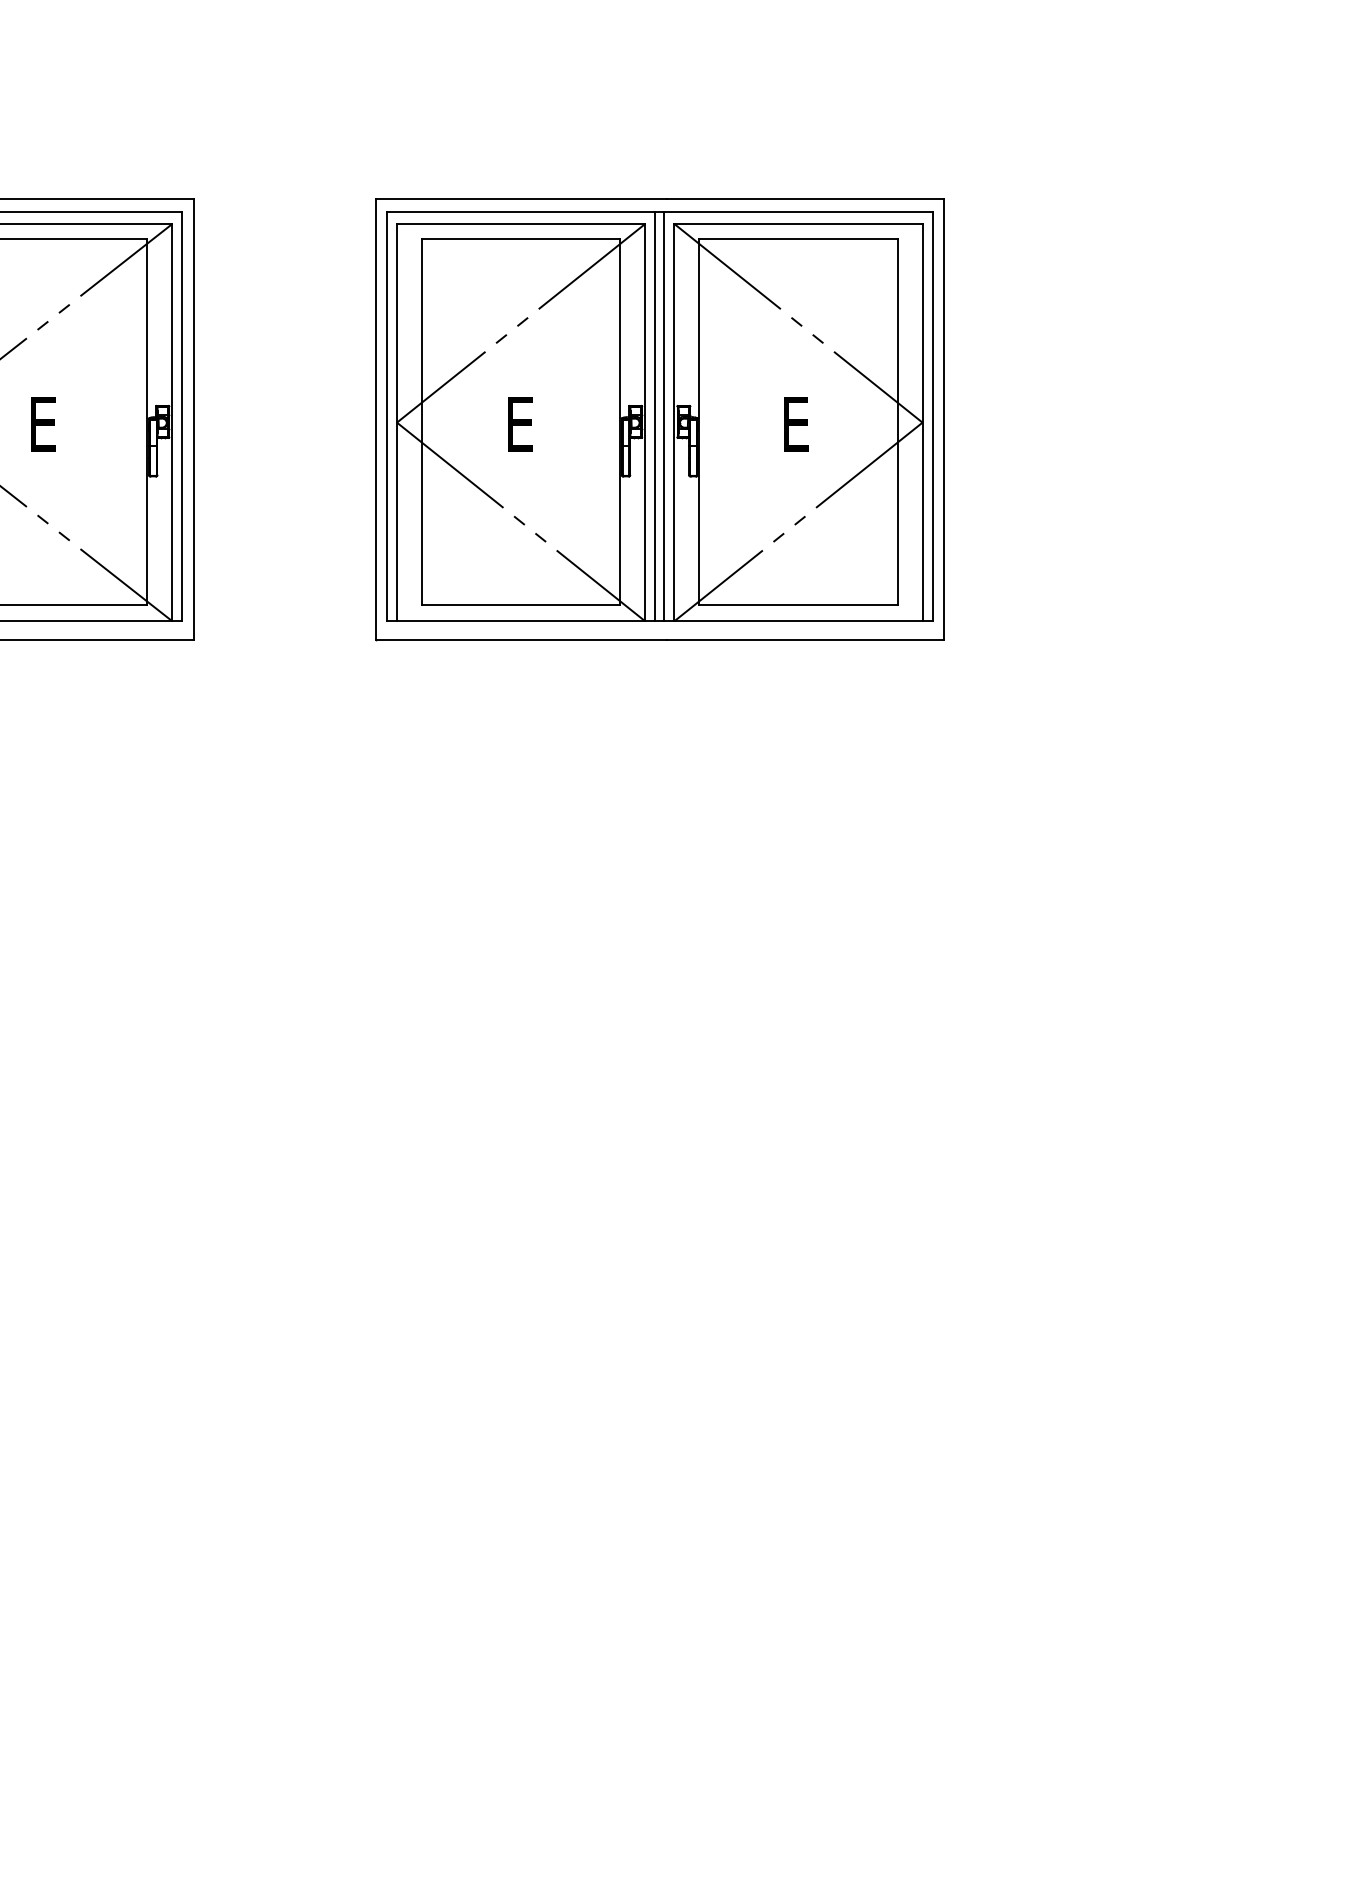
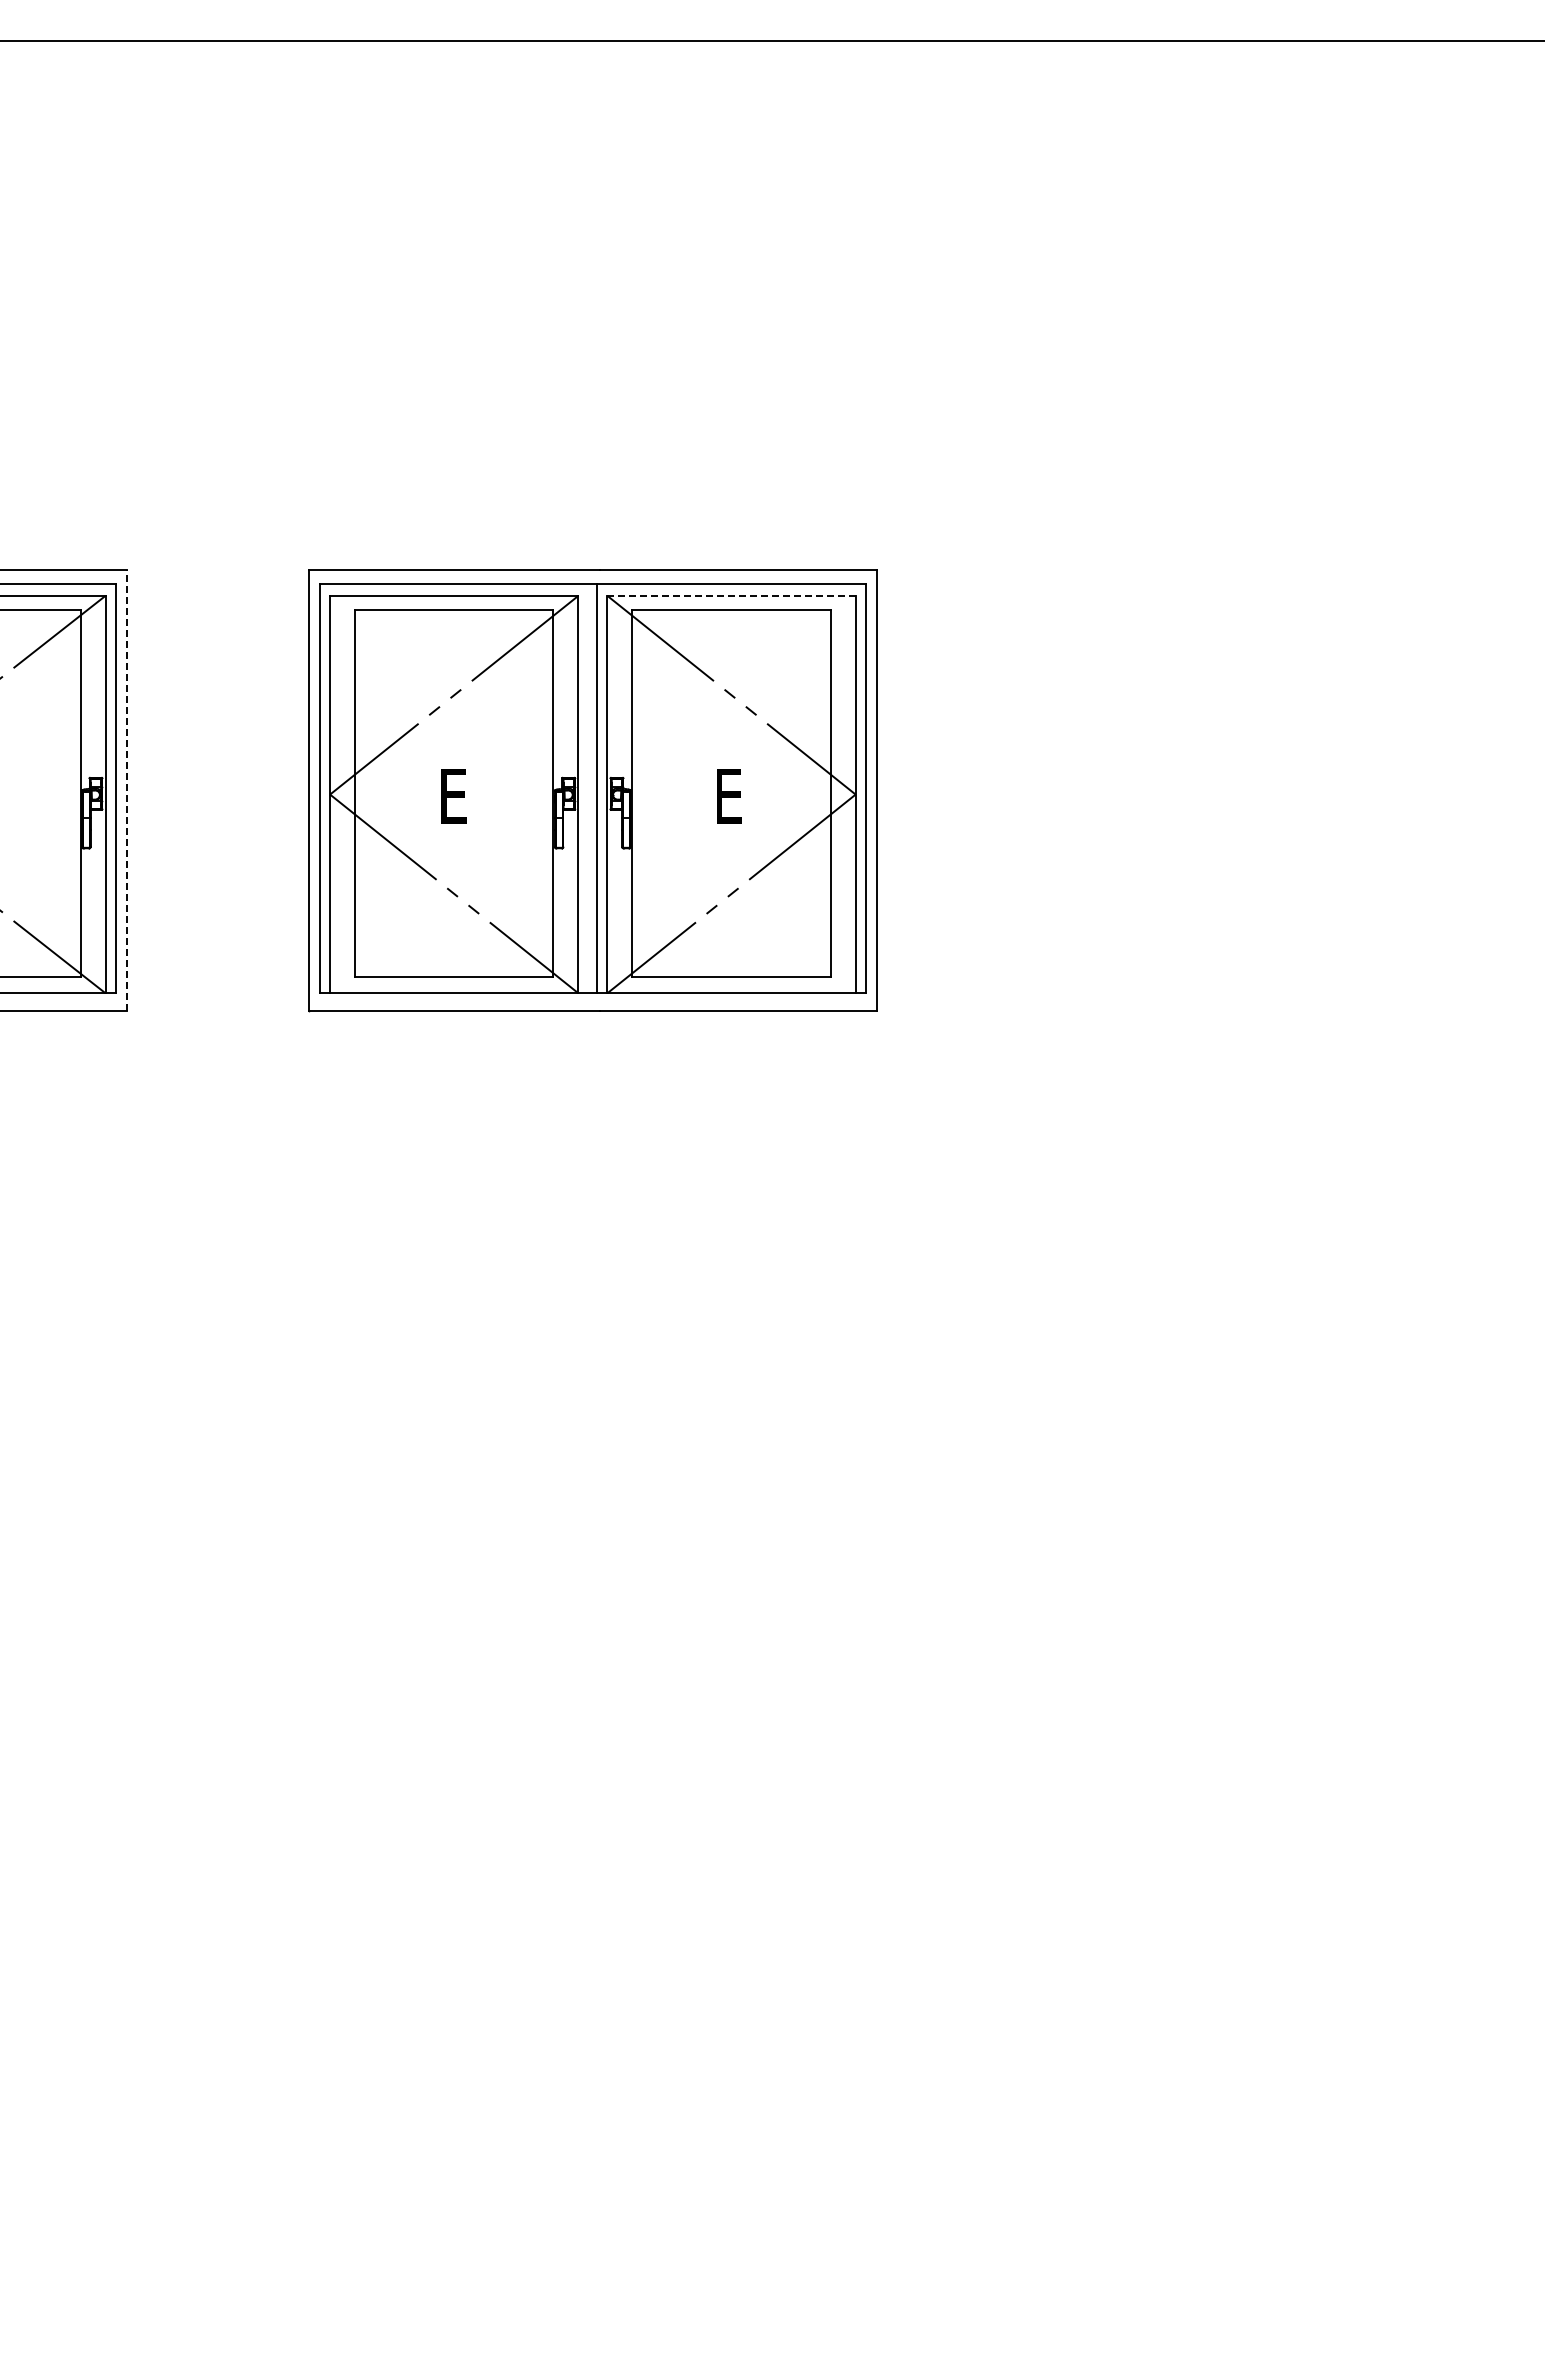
line: (798, 223) -> (731, 595), solid -> dashed
line: (655, 416) -> (588, 788), removed
line: (193, 418) -> (126, 790), solid -> dashed

